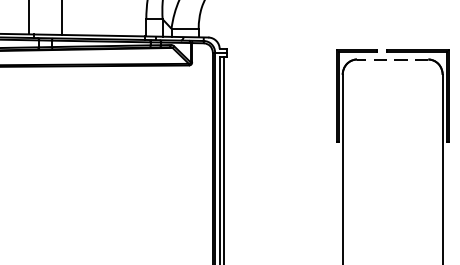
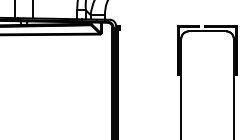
line: (392, 59) -> (207, 31), dashed -> solid

